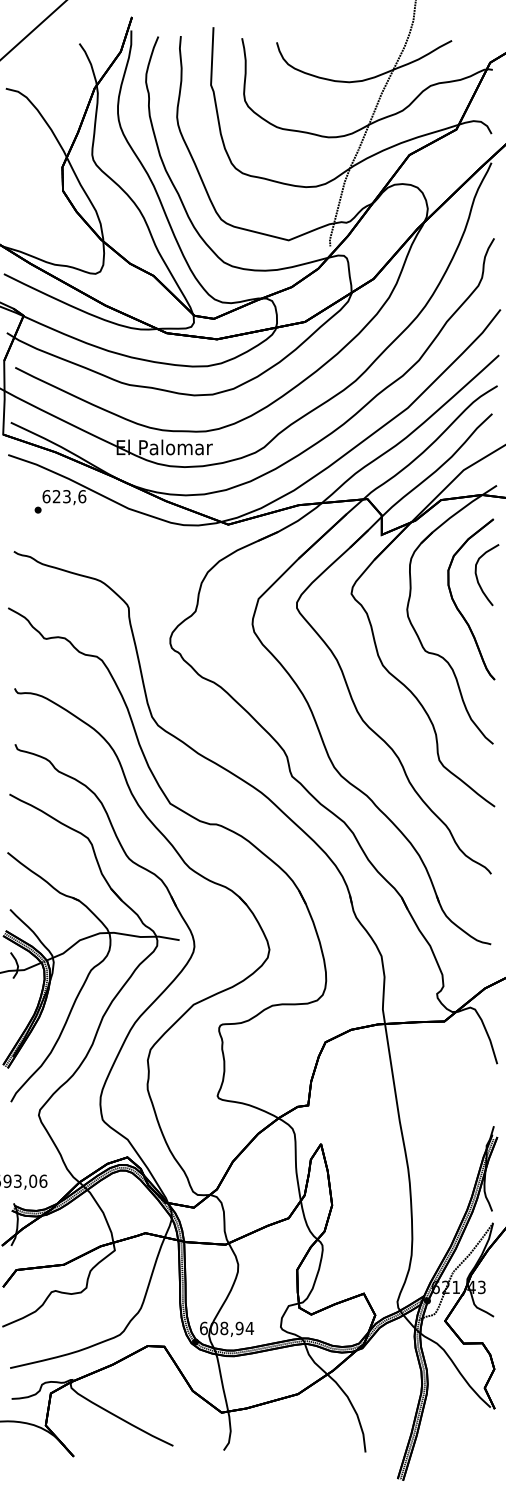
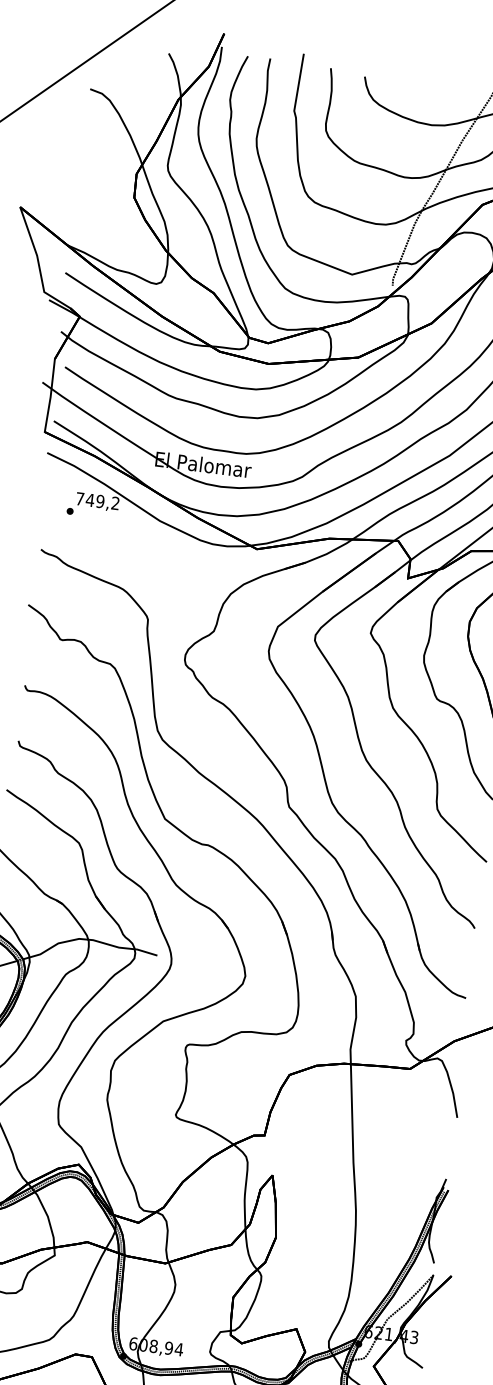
text: (64, 496) -> (97, 501), 623,6 -> 749,2

